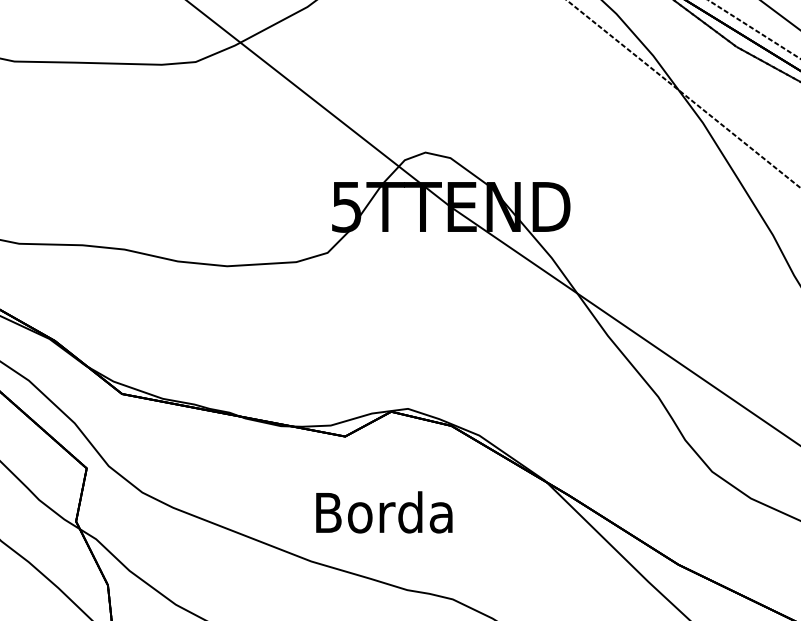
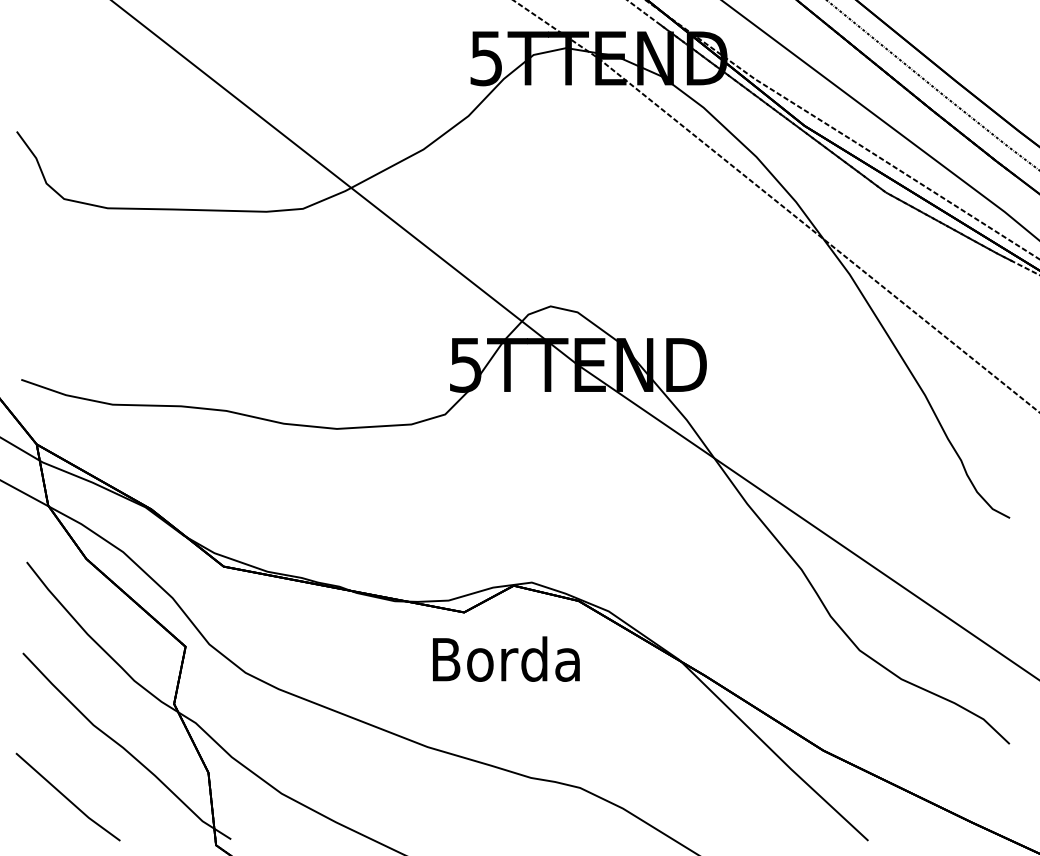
text: (384, 511) -> (506, 658), moved

